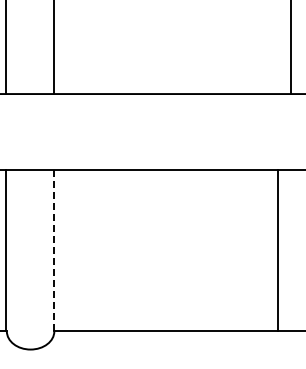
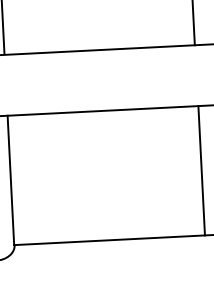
line: (53, 250) -> (10, 180), dashed -> solid
line: (277, 250) -> (201, 170), moved

